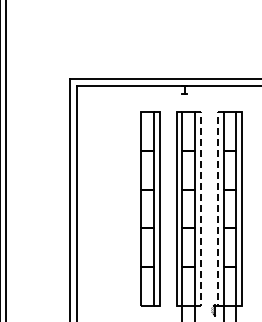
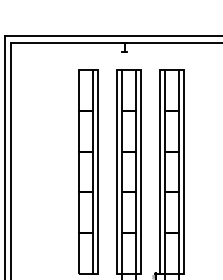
line: (200, 209) -> (141, 172), dashed -> solid
line: (218, 209) -> (160, 172), dashed -> solid

